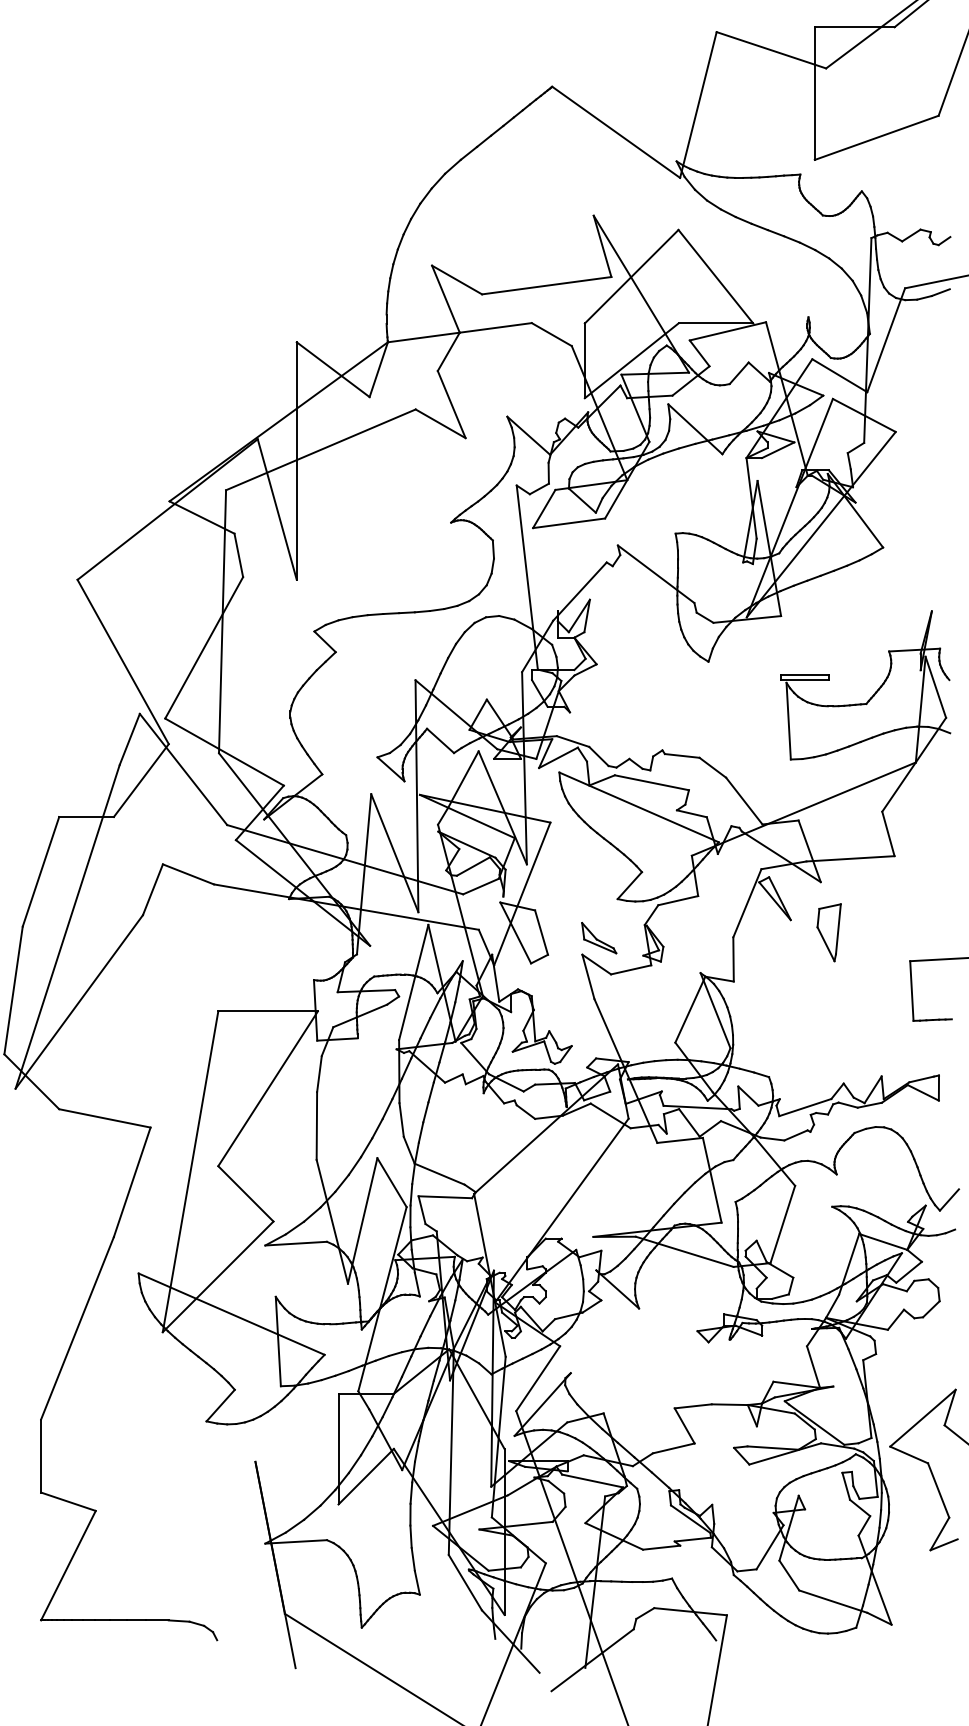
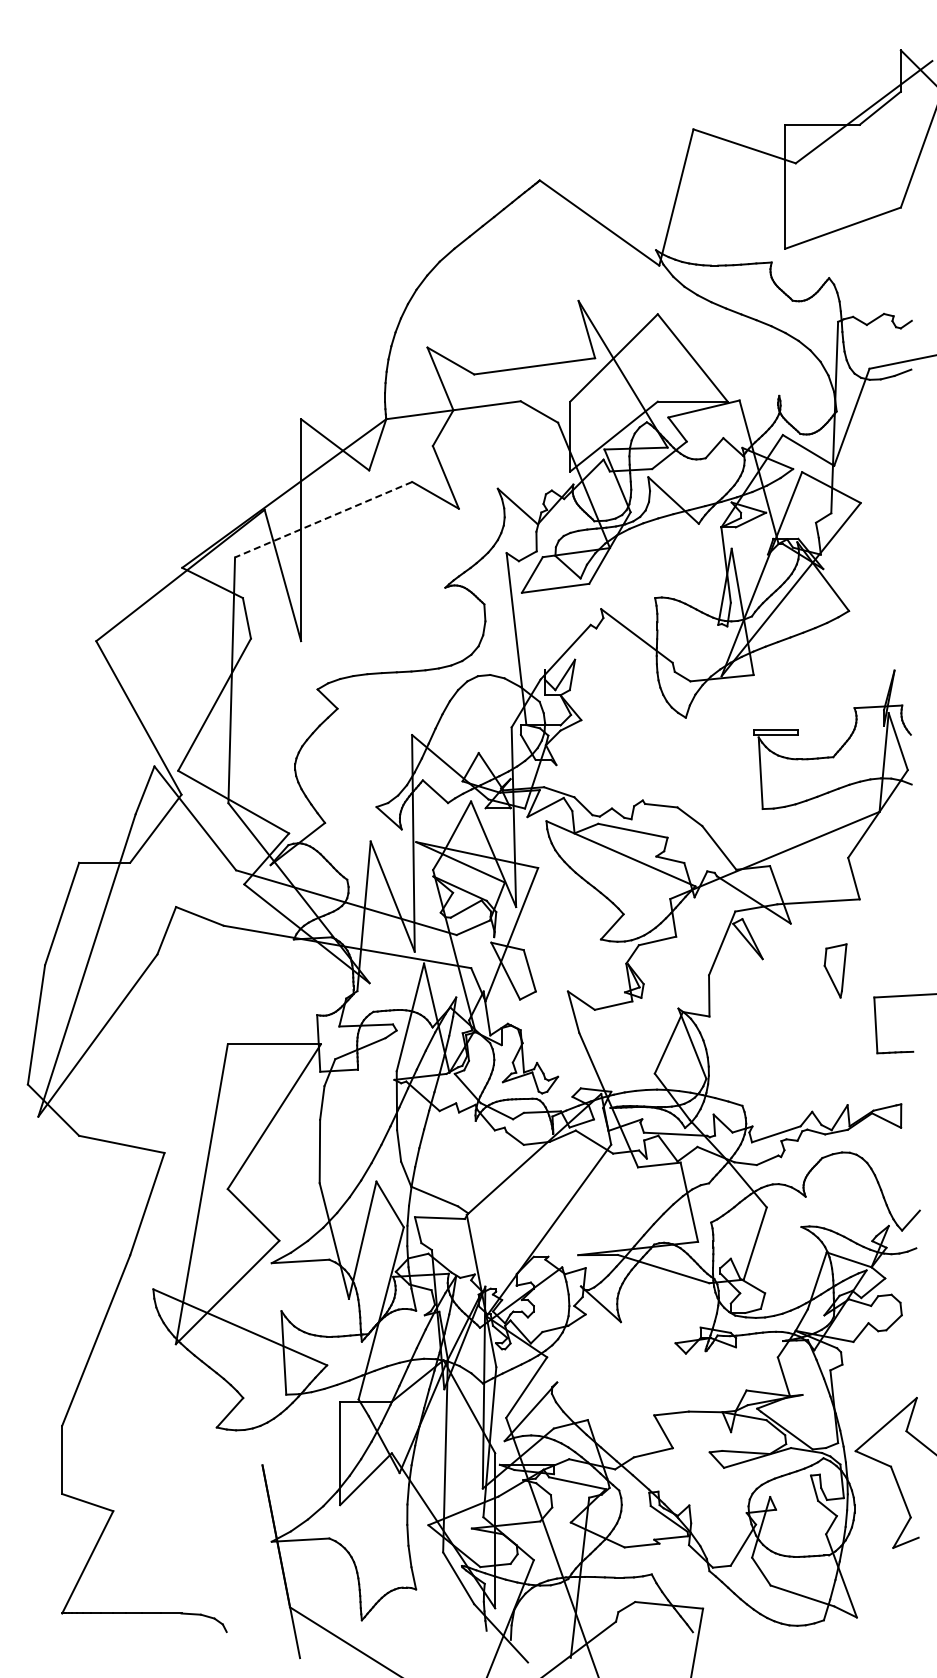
line: (320, 449) -> (323, 519), solid -> dashed
part: (829, 932) -> (835, 970), moved
part: (598, 937) -> (583, 975), removed

